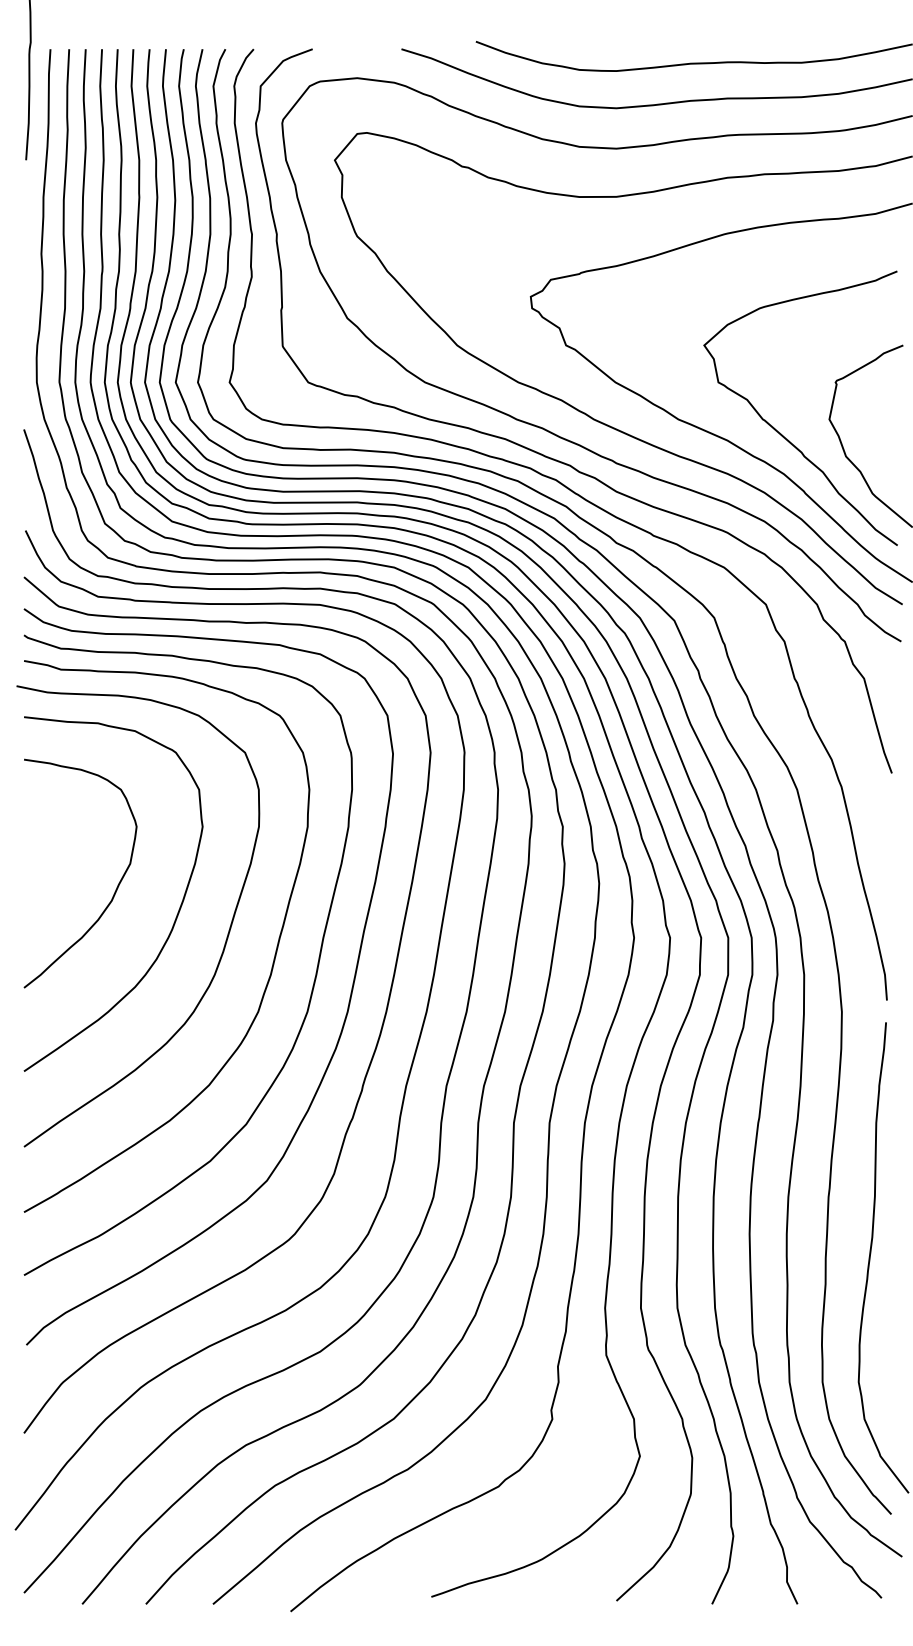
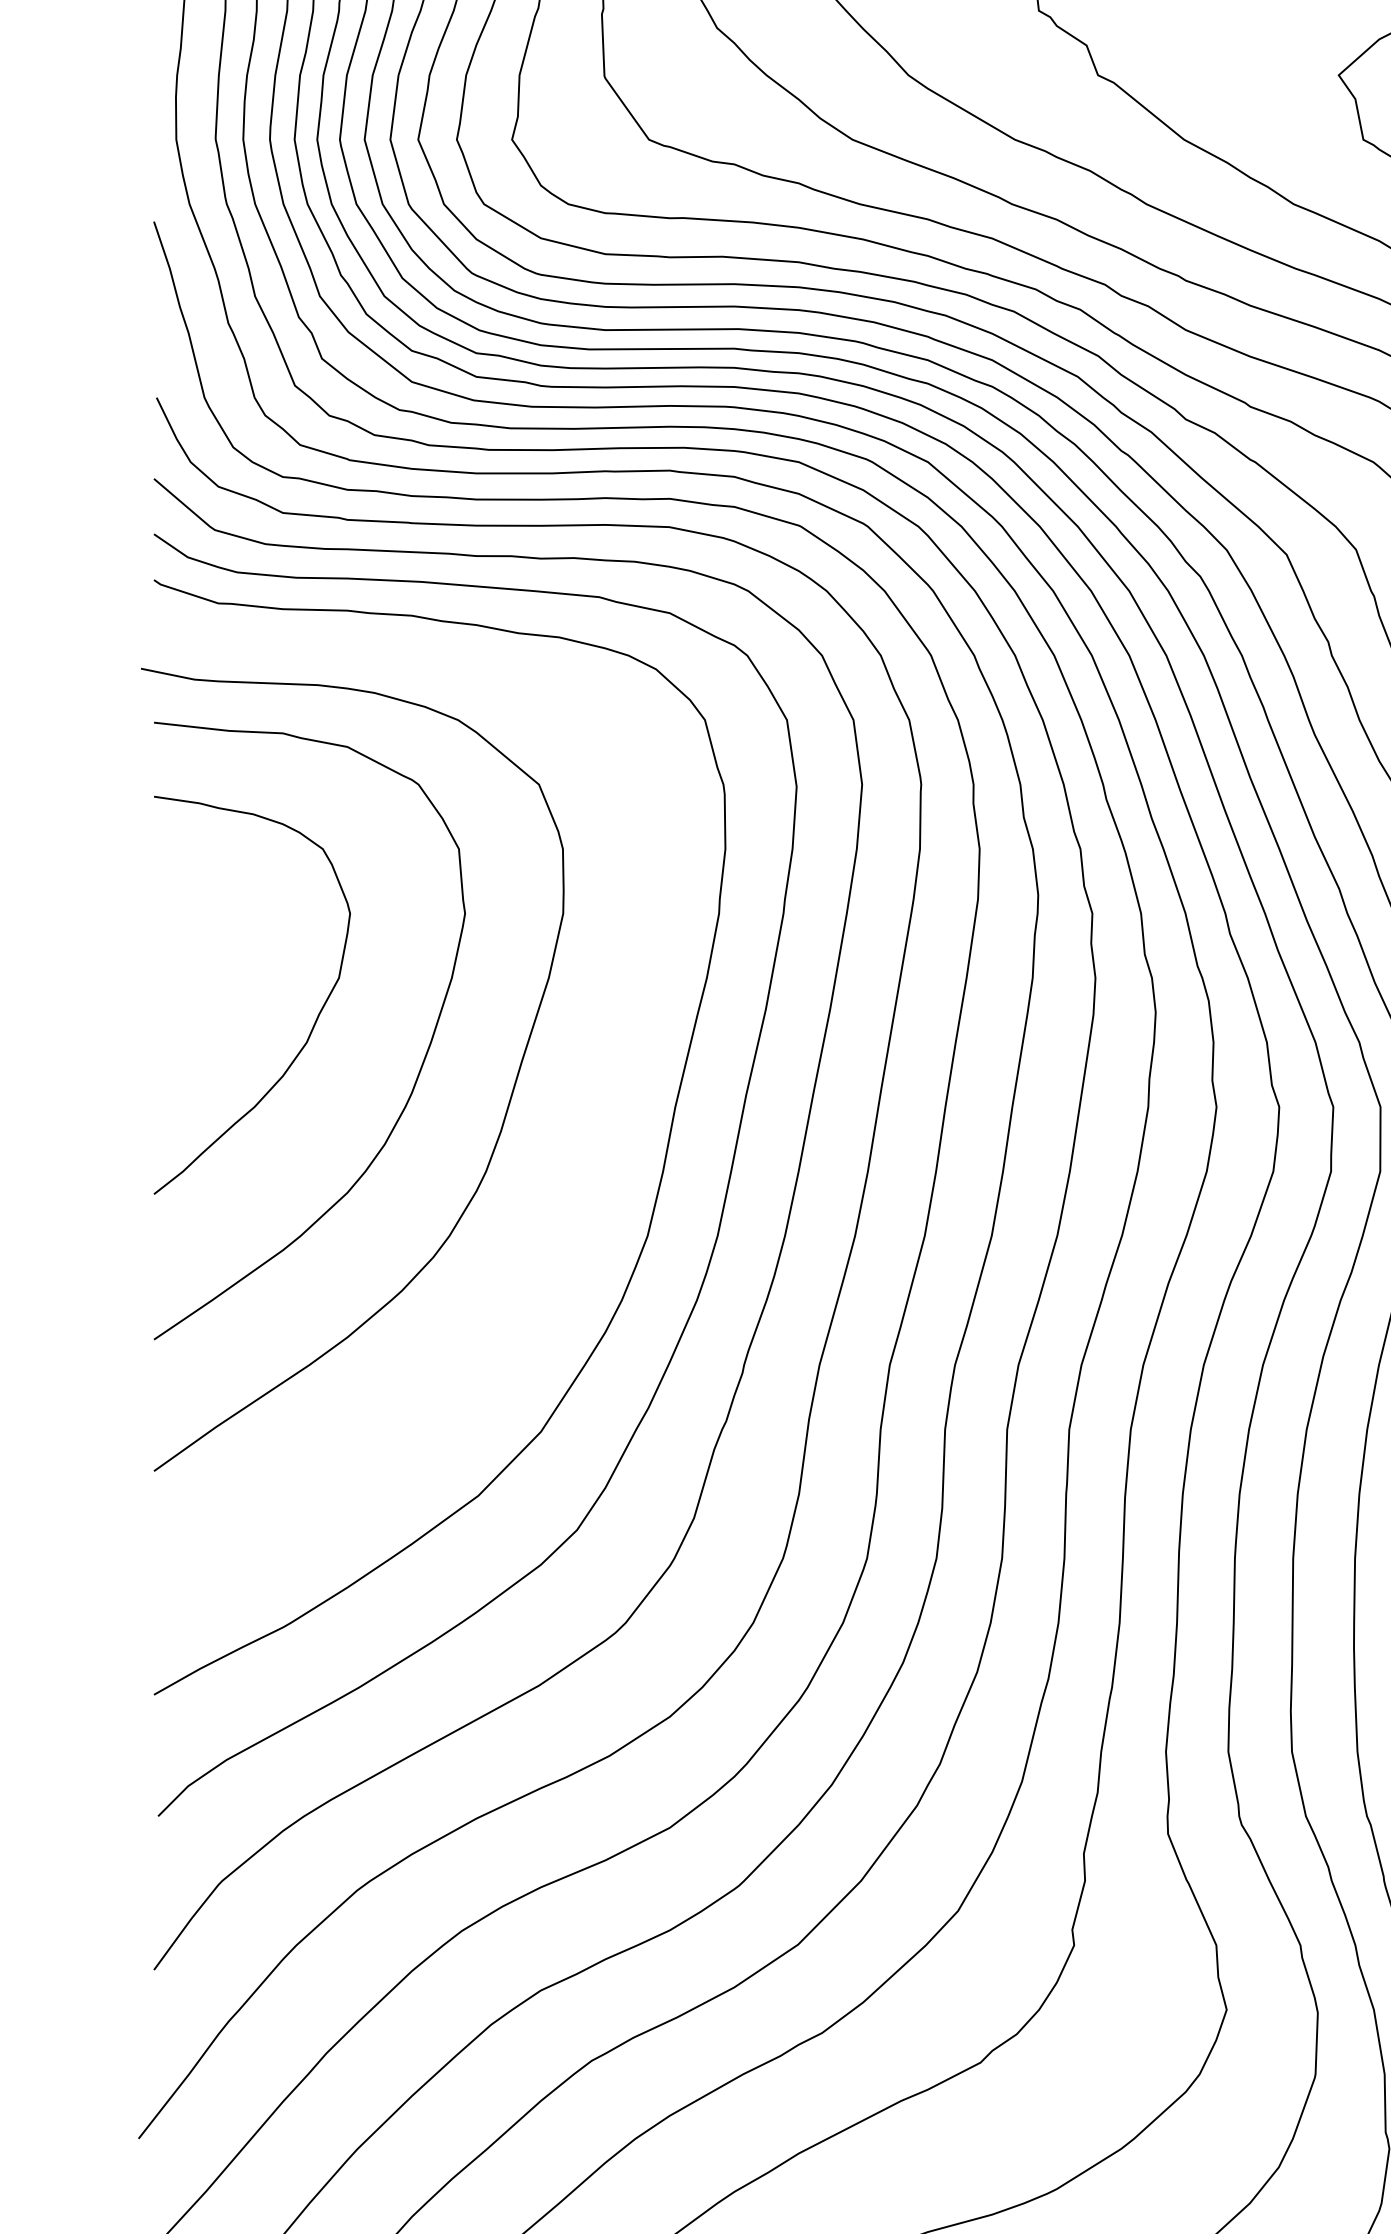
curve: (272, 962) -> (586, 1149), removed

